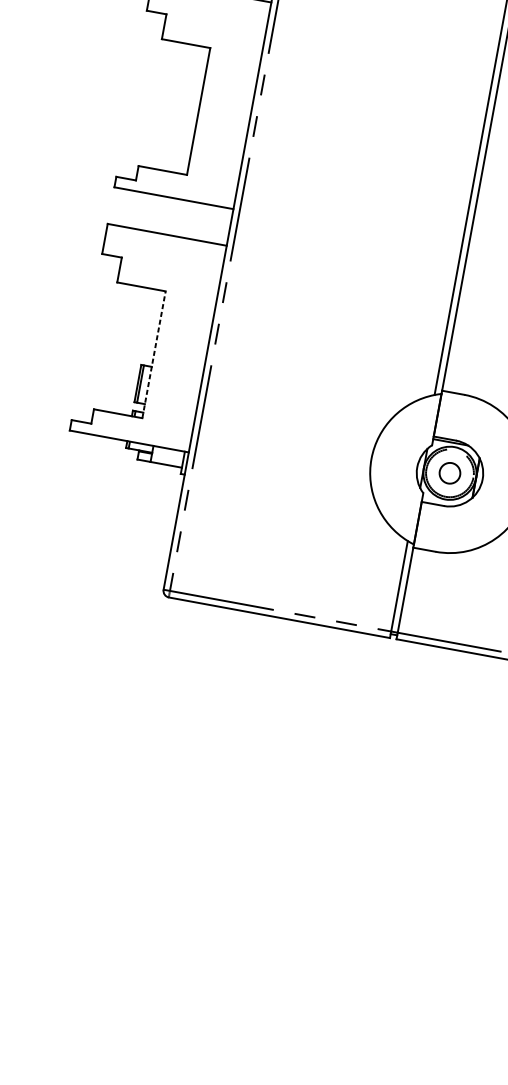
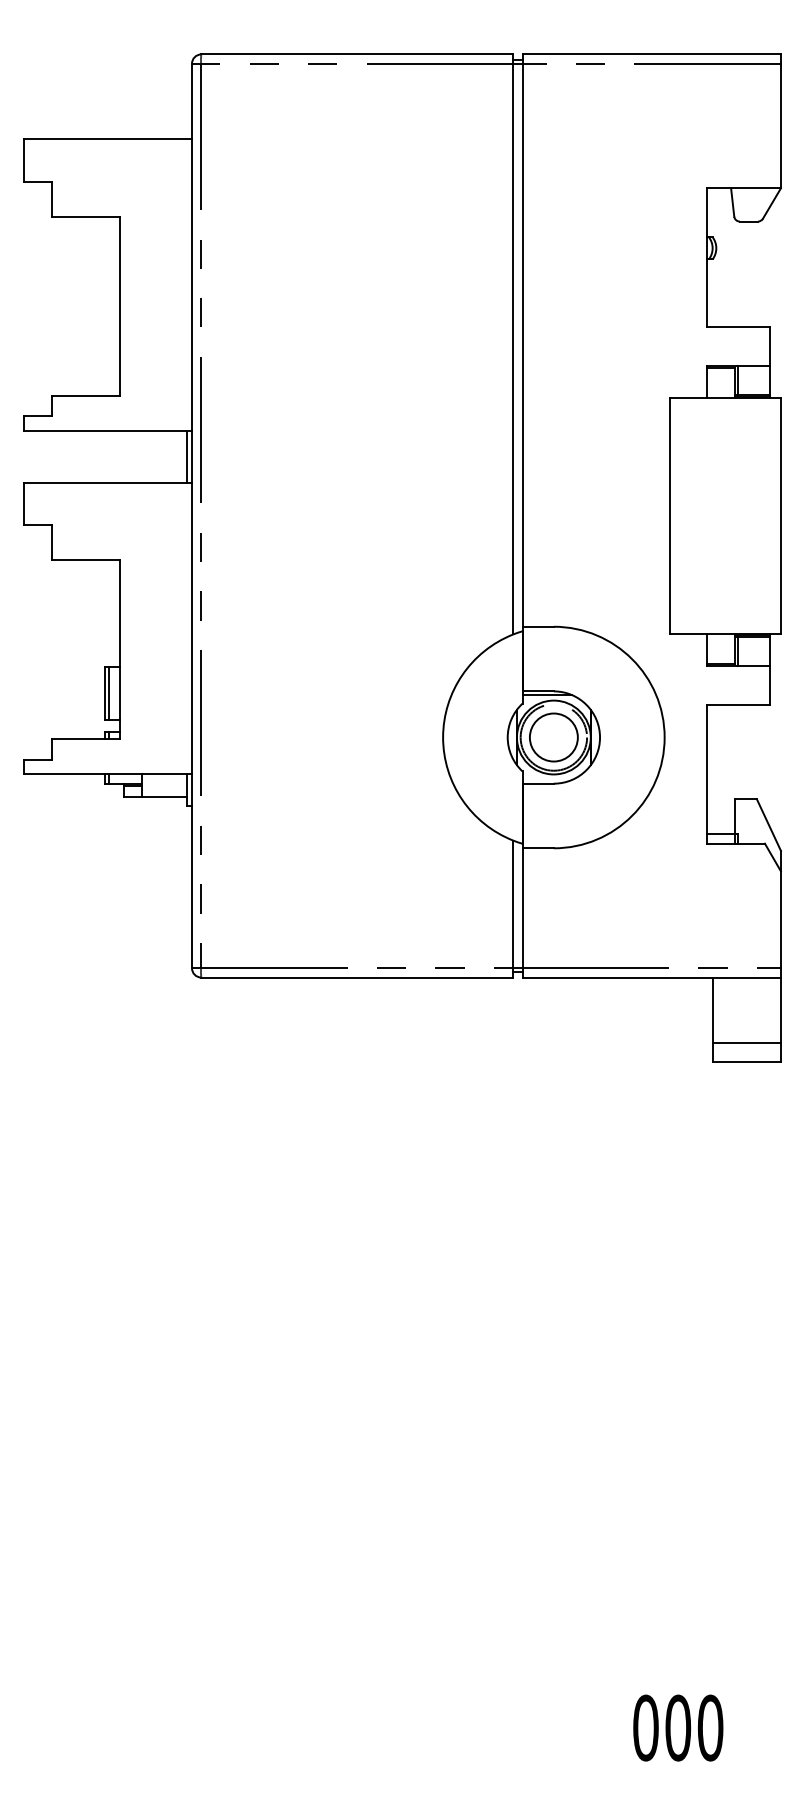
line: (226, 226) -> (186, 456), added
line: (154, 354) -> (120, 649), dashed -> solid
circle: (449, 473) -> (553, 737), size x1.67

